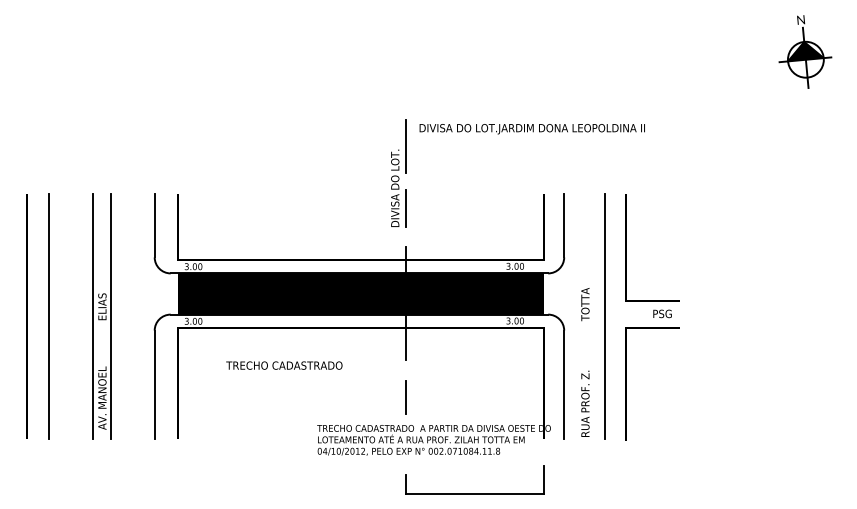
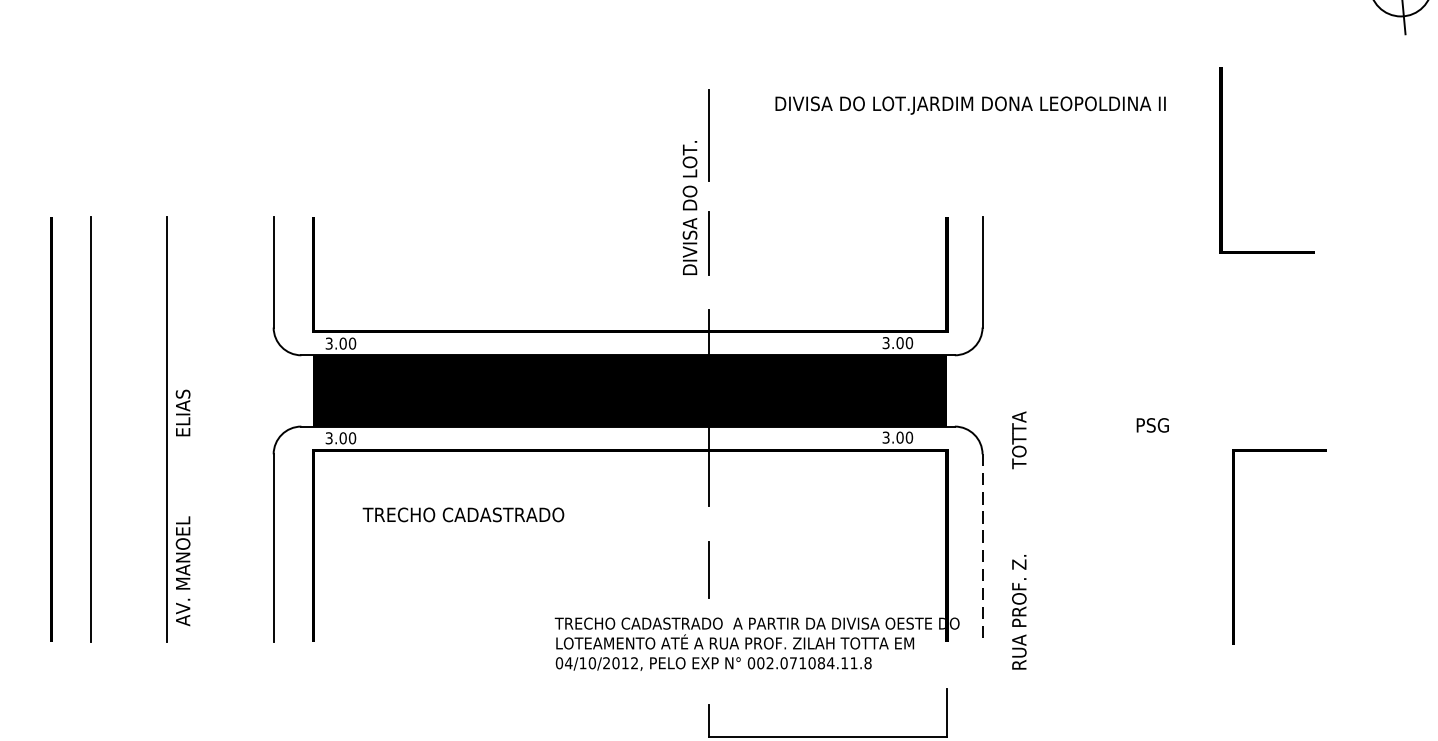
text: (531, 129) -> (969, 106), moved
line: (626, 247) -> (1221, 159), moved
line: (111, 315) -> (198, 428), removed
line: (605, 315) -> (1054, 428), removed
text: (585, 362) -> (1019, 540), moved
text: (284, 365) -> (463, 514), moved
line: (626, 383) -> (1234, 545), moved
line: (564, 385) -> (983, 549), solid -> dashed

